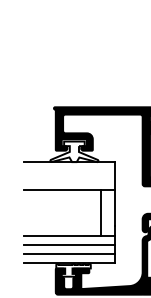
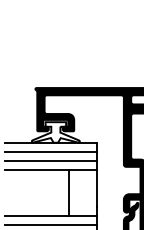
line: (69, 171) -> (50, 152), added
line: (69, 180) -> (50, 161), added
line: (100, 212) -> (68, 192), moved

